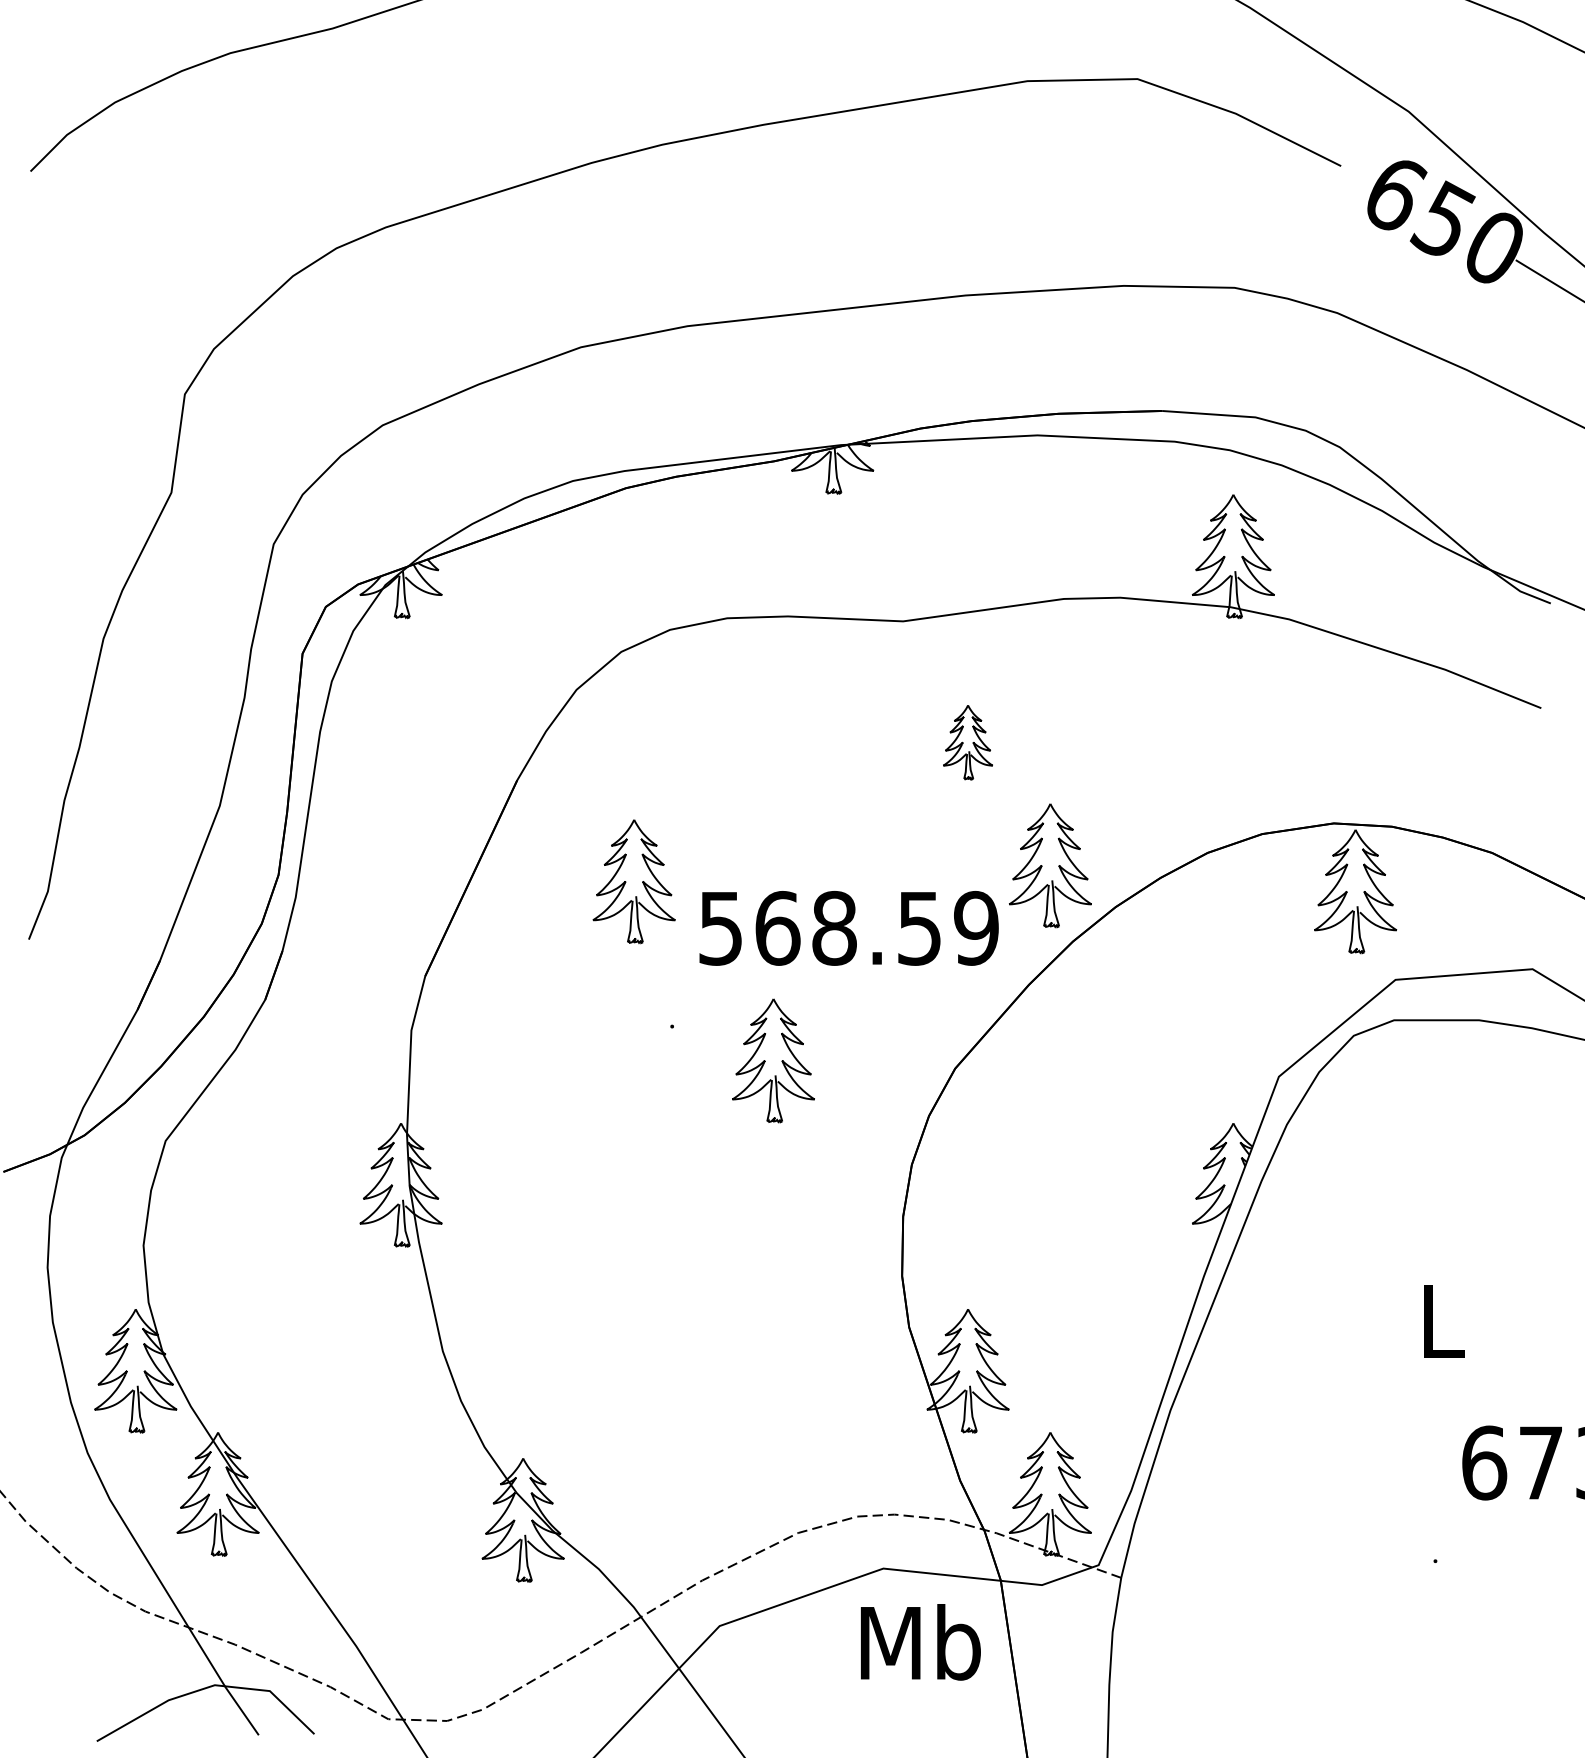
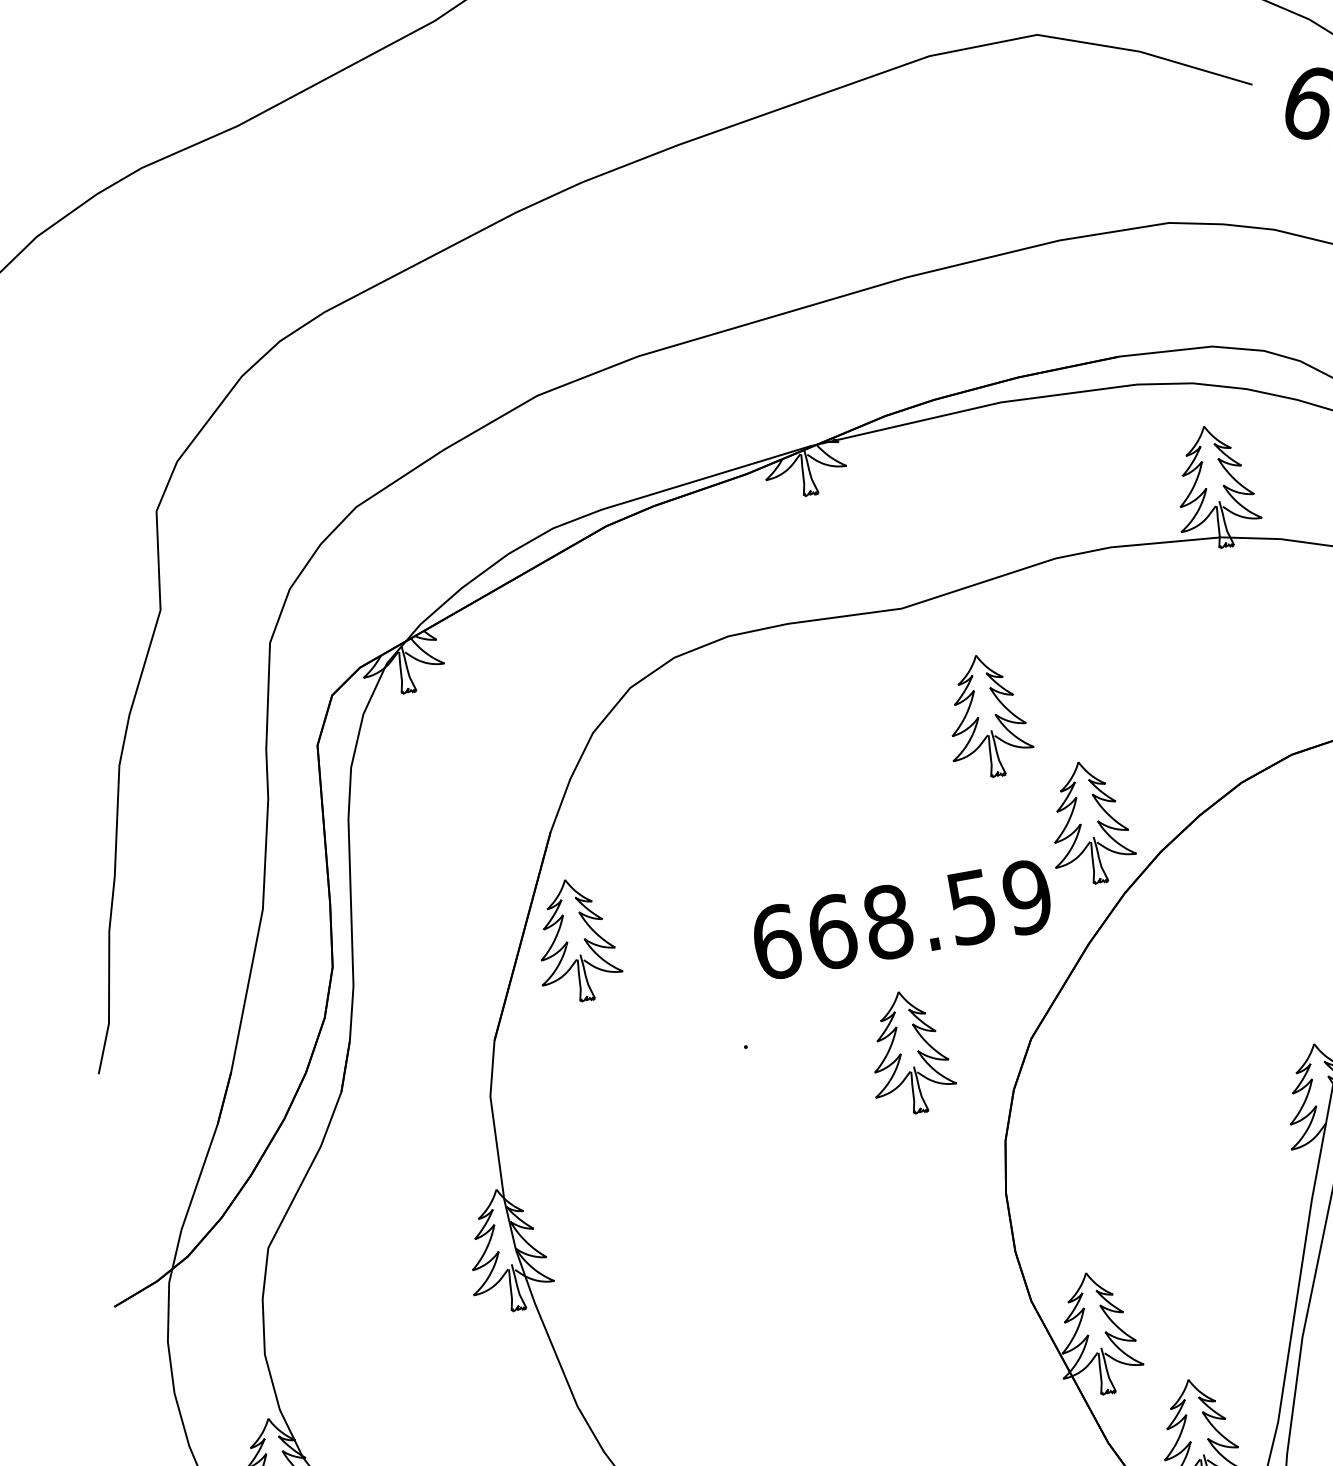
part: (967, 742) -> (986, 716), size x1.67
part: (633, 881) -> (575, 940), moved
text: (721, 928) -> (777, 942), 568.59 -> 668.59
part: (773, 1060) -> (909, 1052), moved

